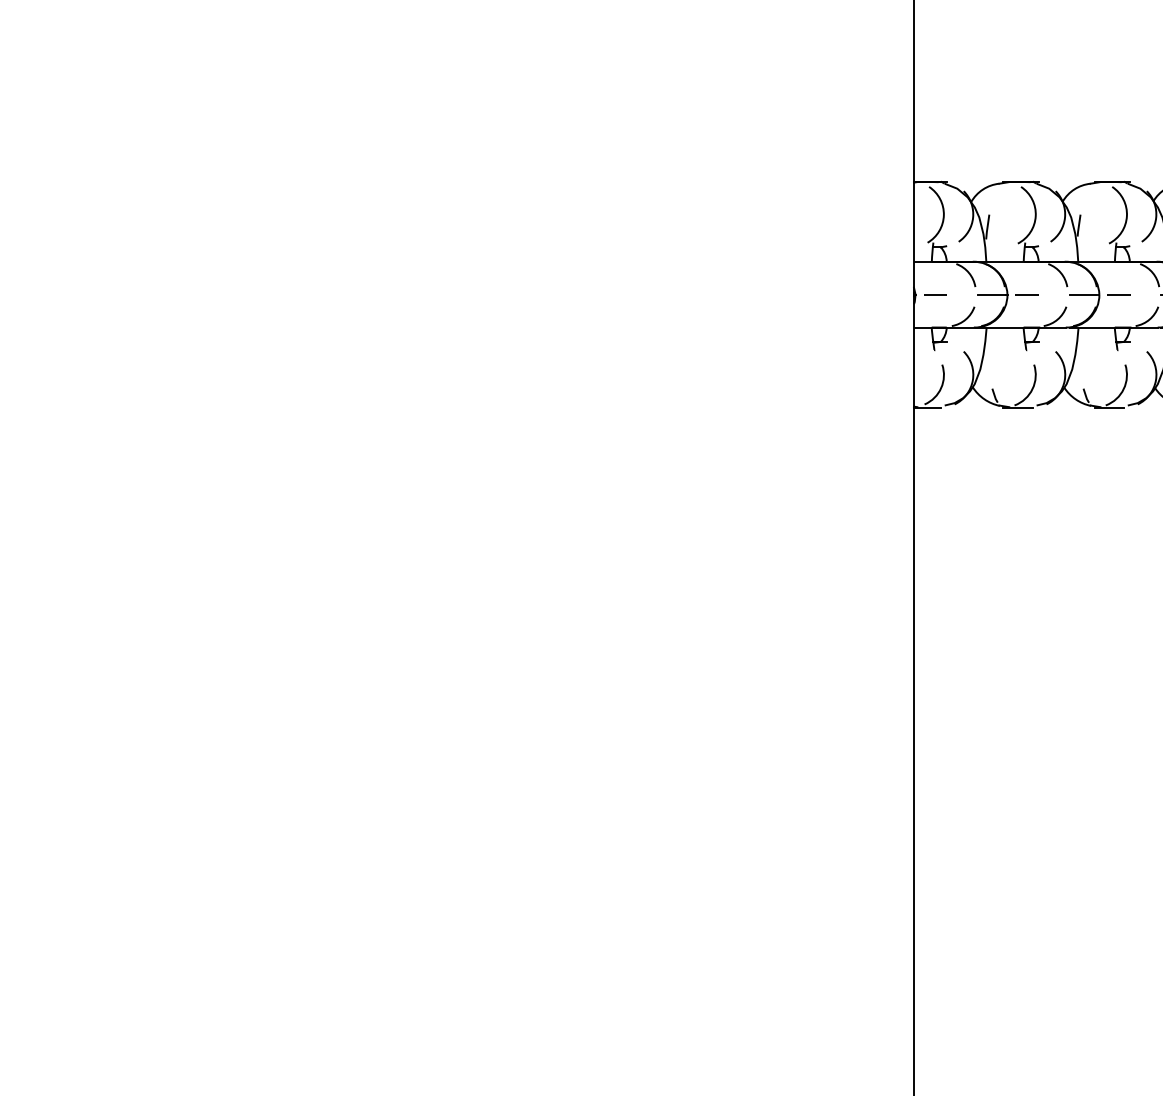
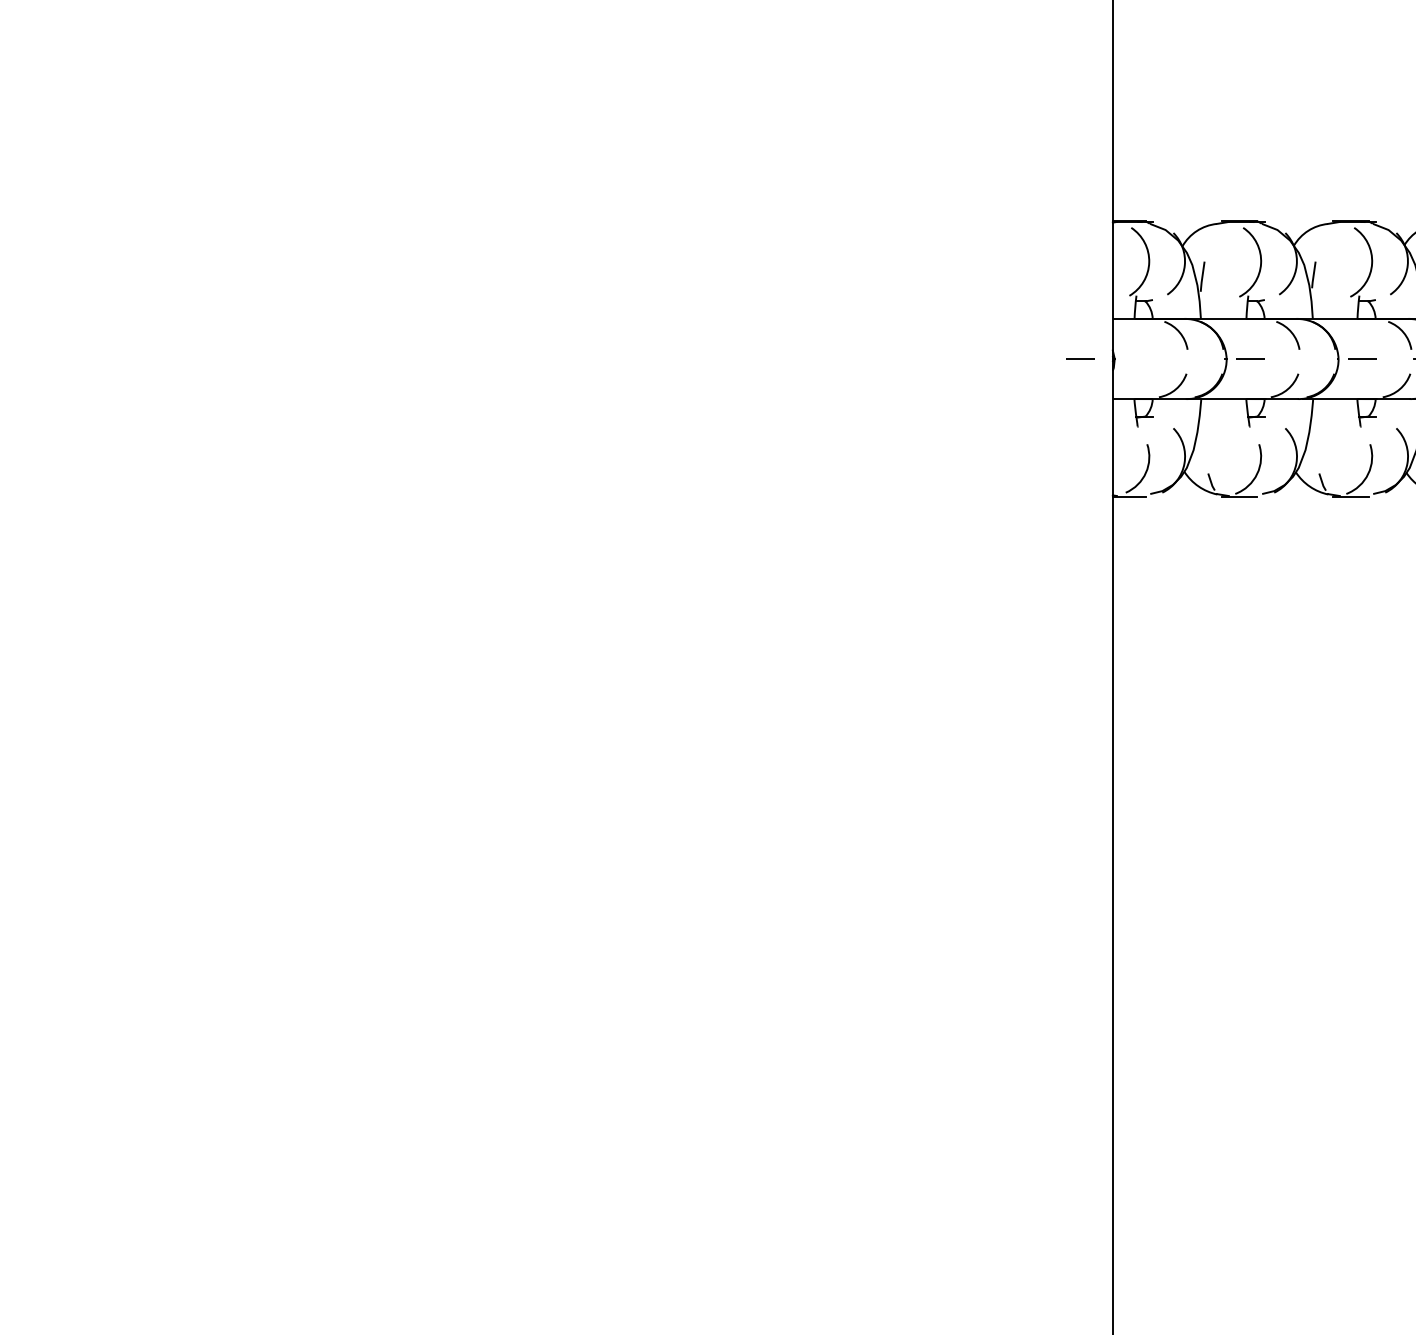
line: (935, 294) -> (1080, 358), moved
line: (991, 294) -> (1207, 358), removed
line: (1083, 294) -> (1319, 358), removed

